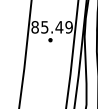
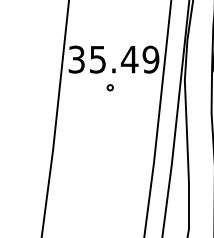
text: (34, 27) -> (75, 60), 85.49 -> 35.49

